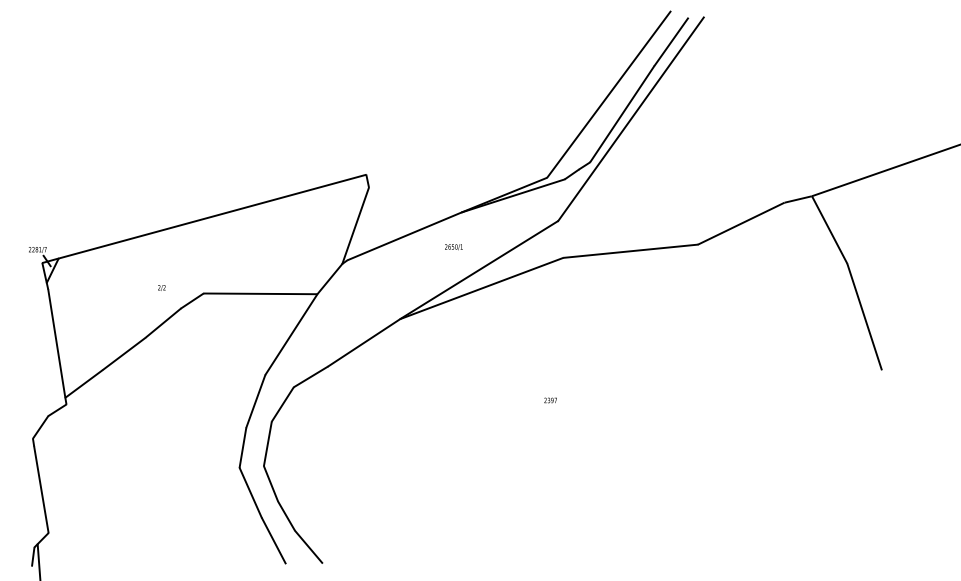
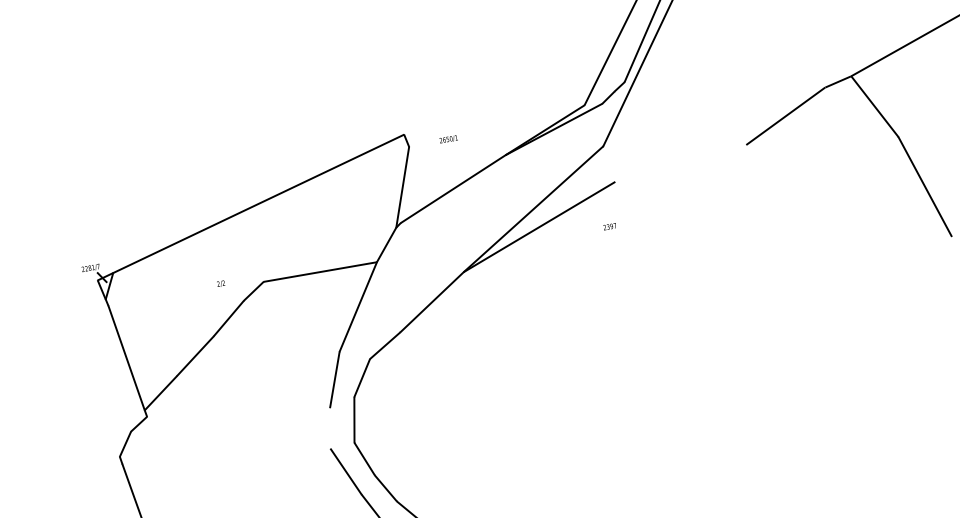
text: (453, 247) -> (448, 139), moved
line: (630, 250) -> (680, 162), removed
text: (550, 400) -> (609, 226), moved
line: (242, 447) -> (329, 428), removed

